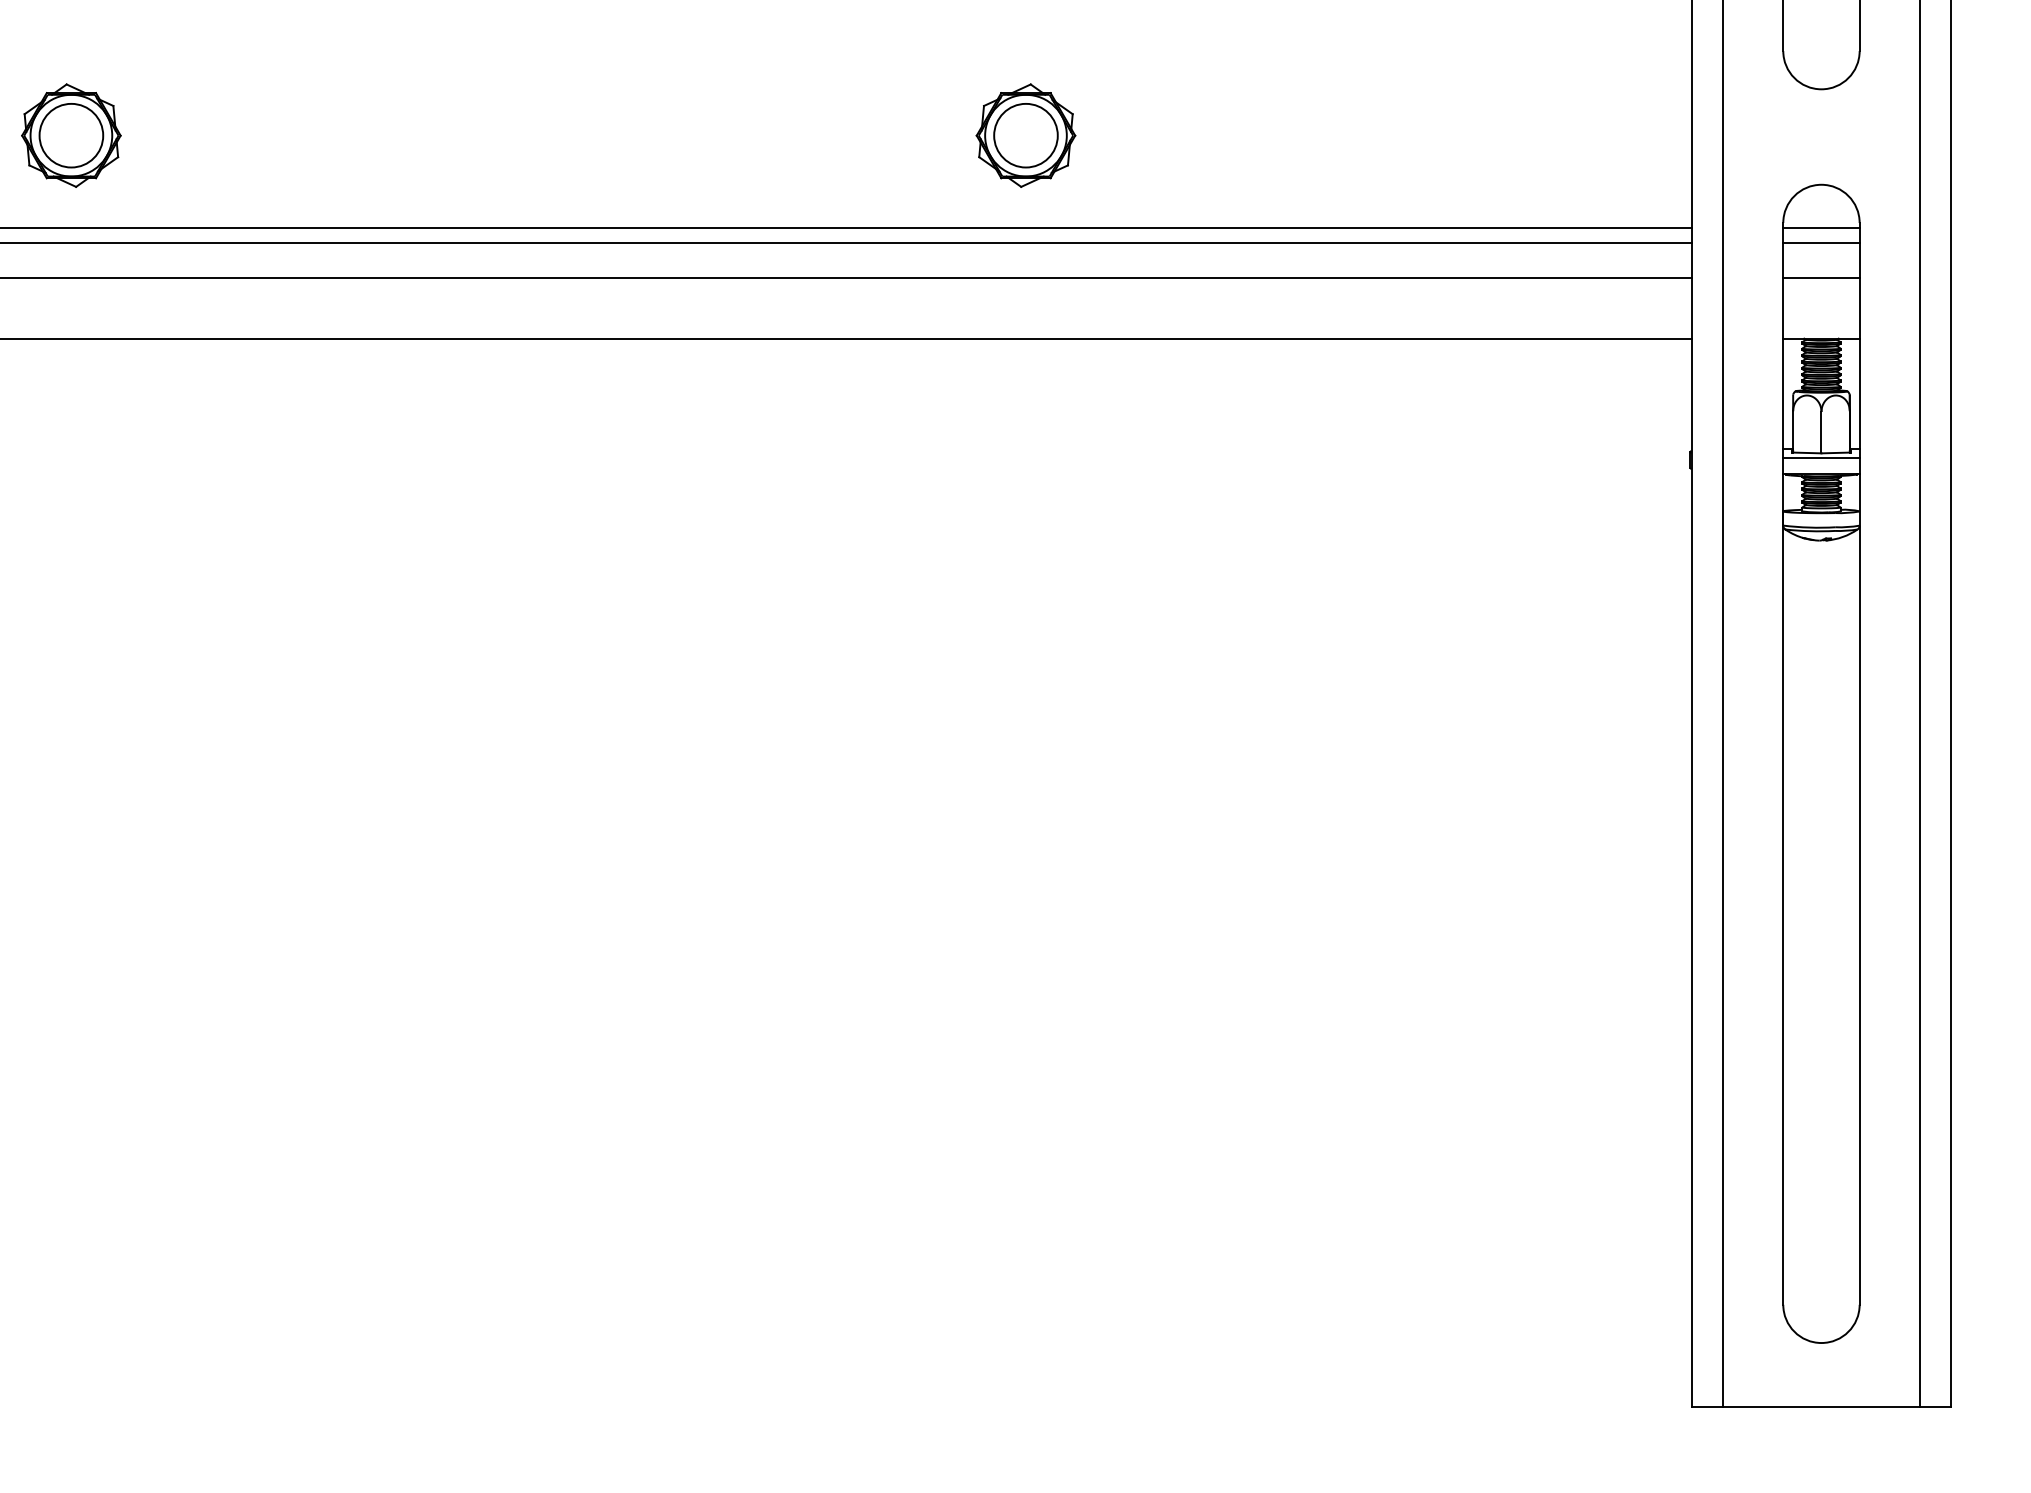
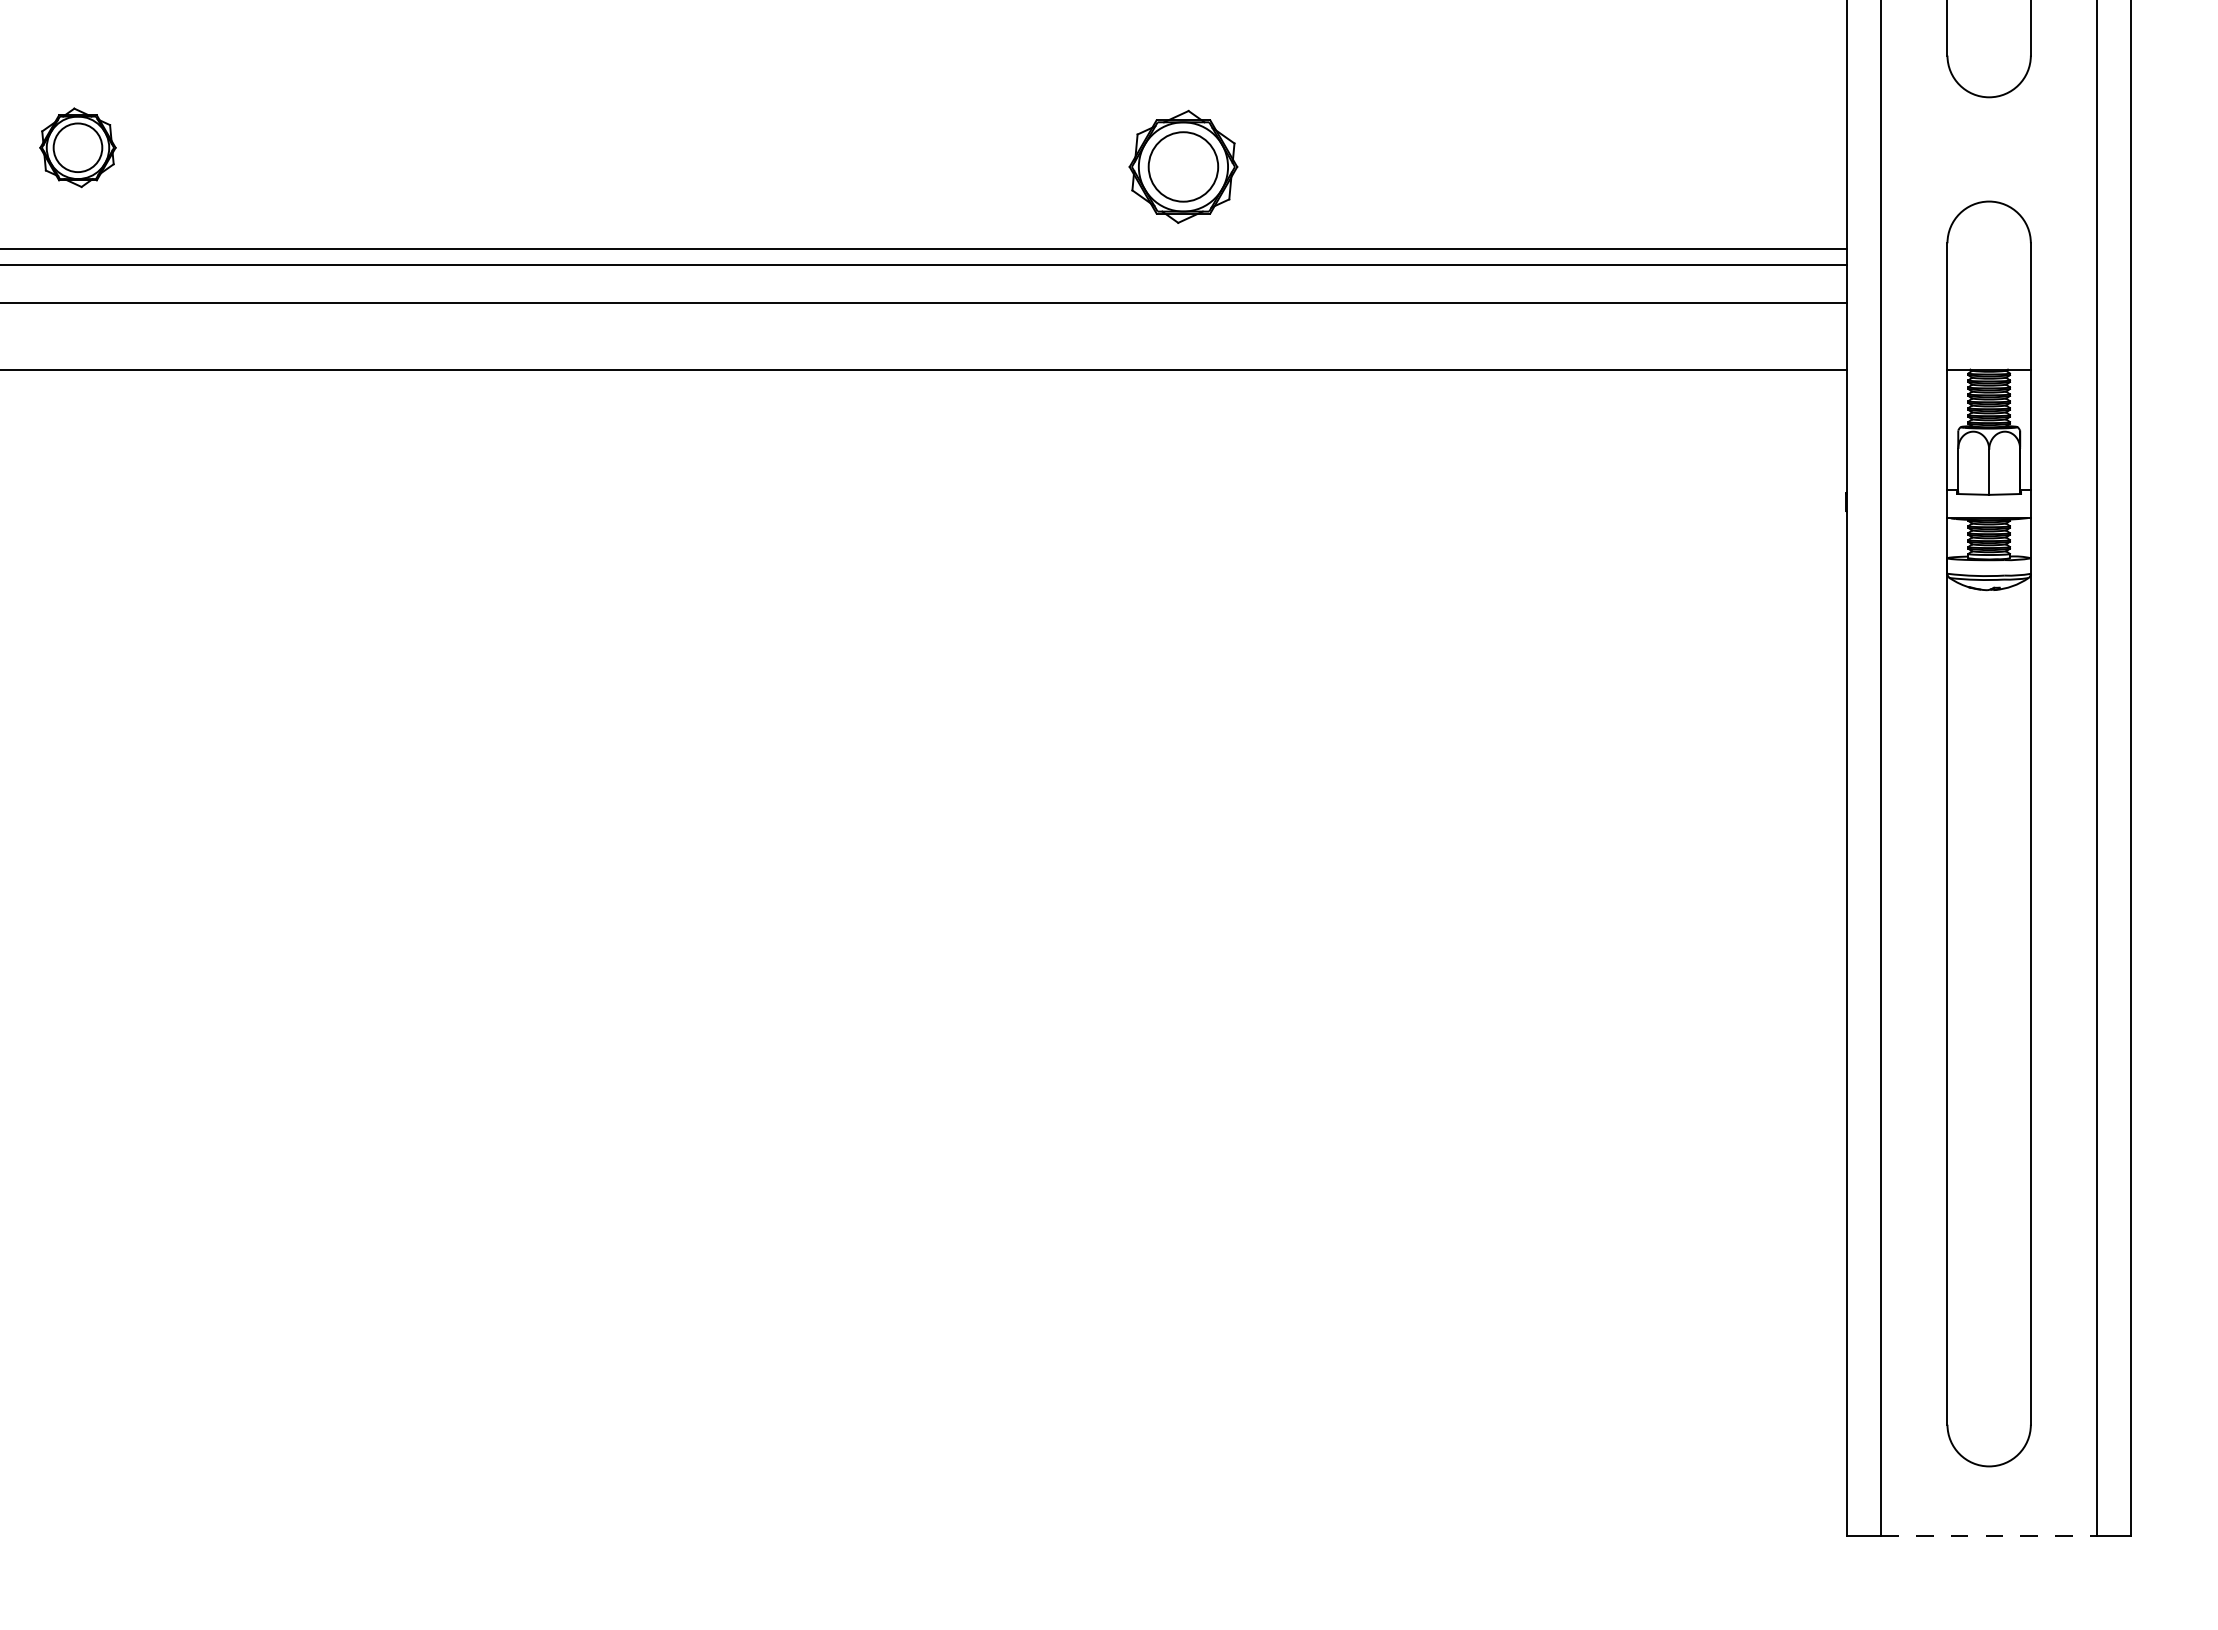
part: (70, 135) -> (77, 147), size x0.7
part: (1026, 135) -> (1183, 166), moved
line: (1820, 227) -> (1988, 248), removed
line: (1820, 243) -> (1988, 265), removed
line: (1820, 277) -> (1988, 302), removed
line: (1820, 458) -> (1988, 500), removed
line: (1821, 1406) -> (1989, 1535), solid -> dashed

